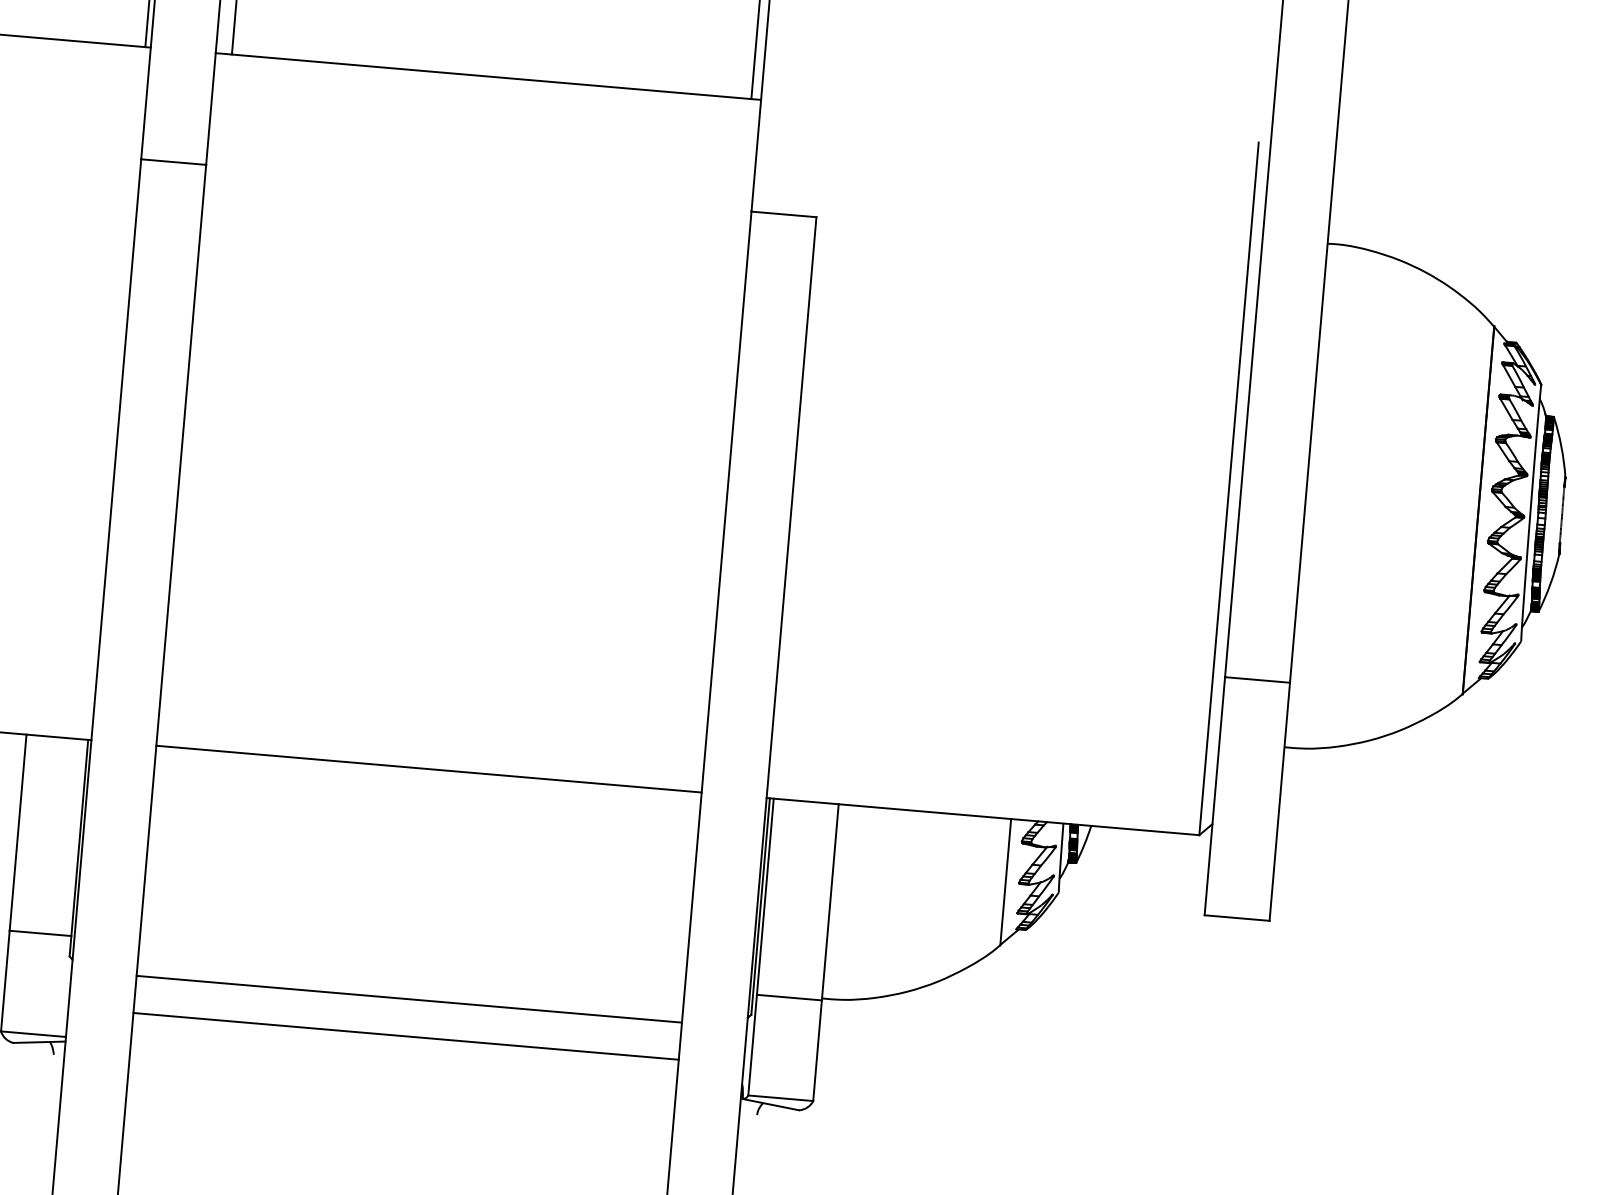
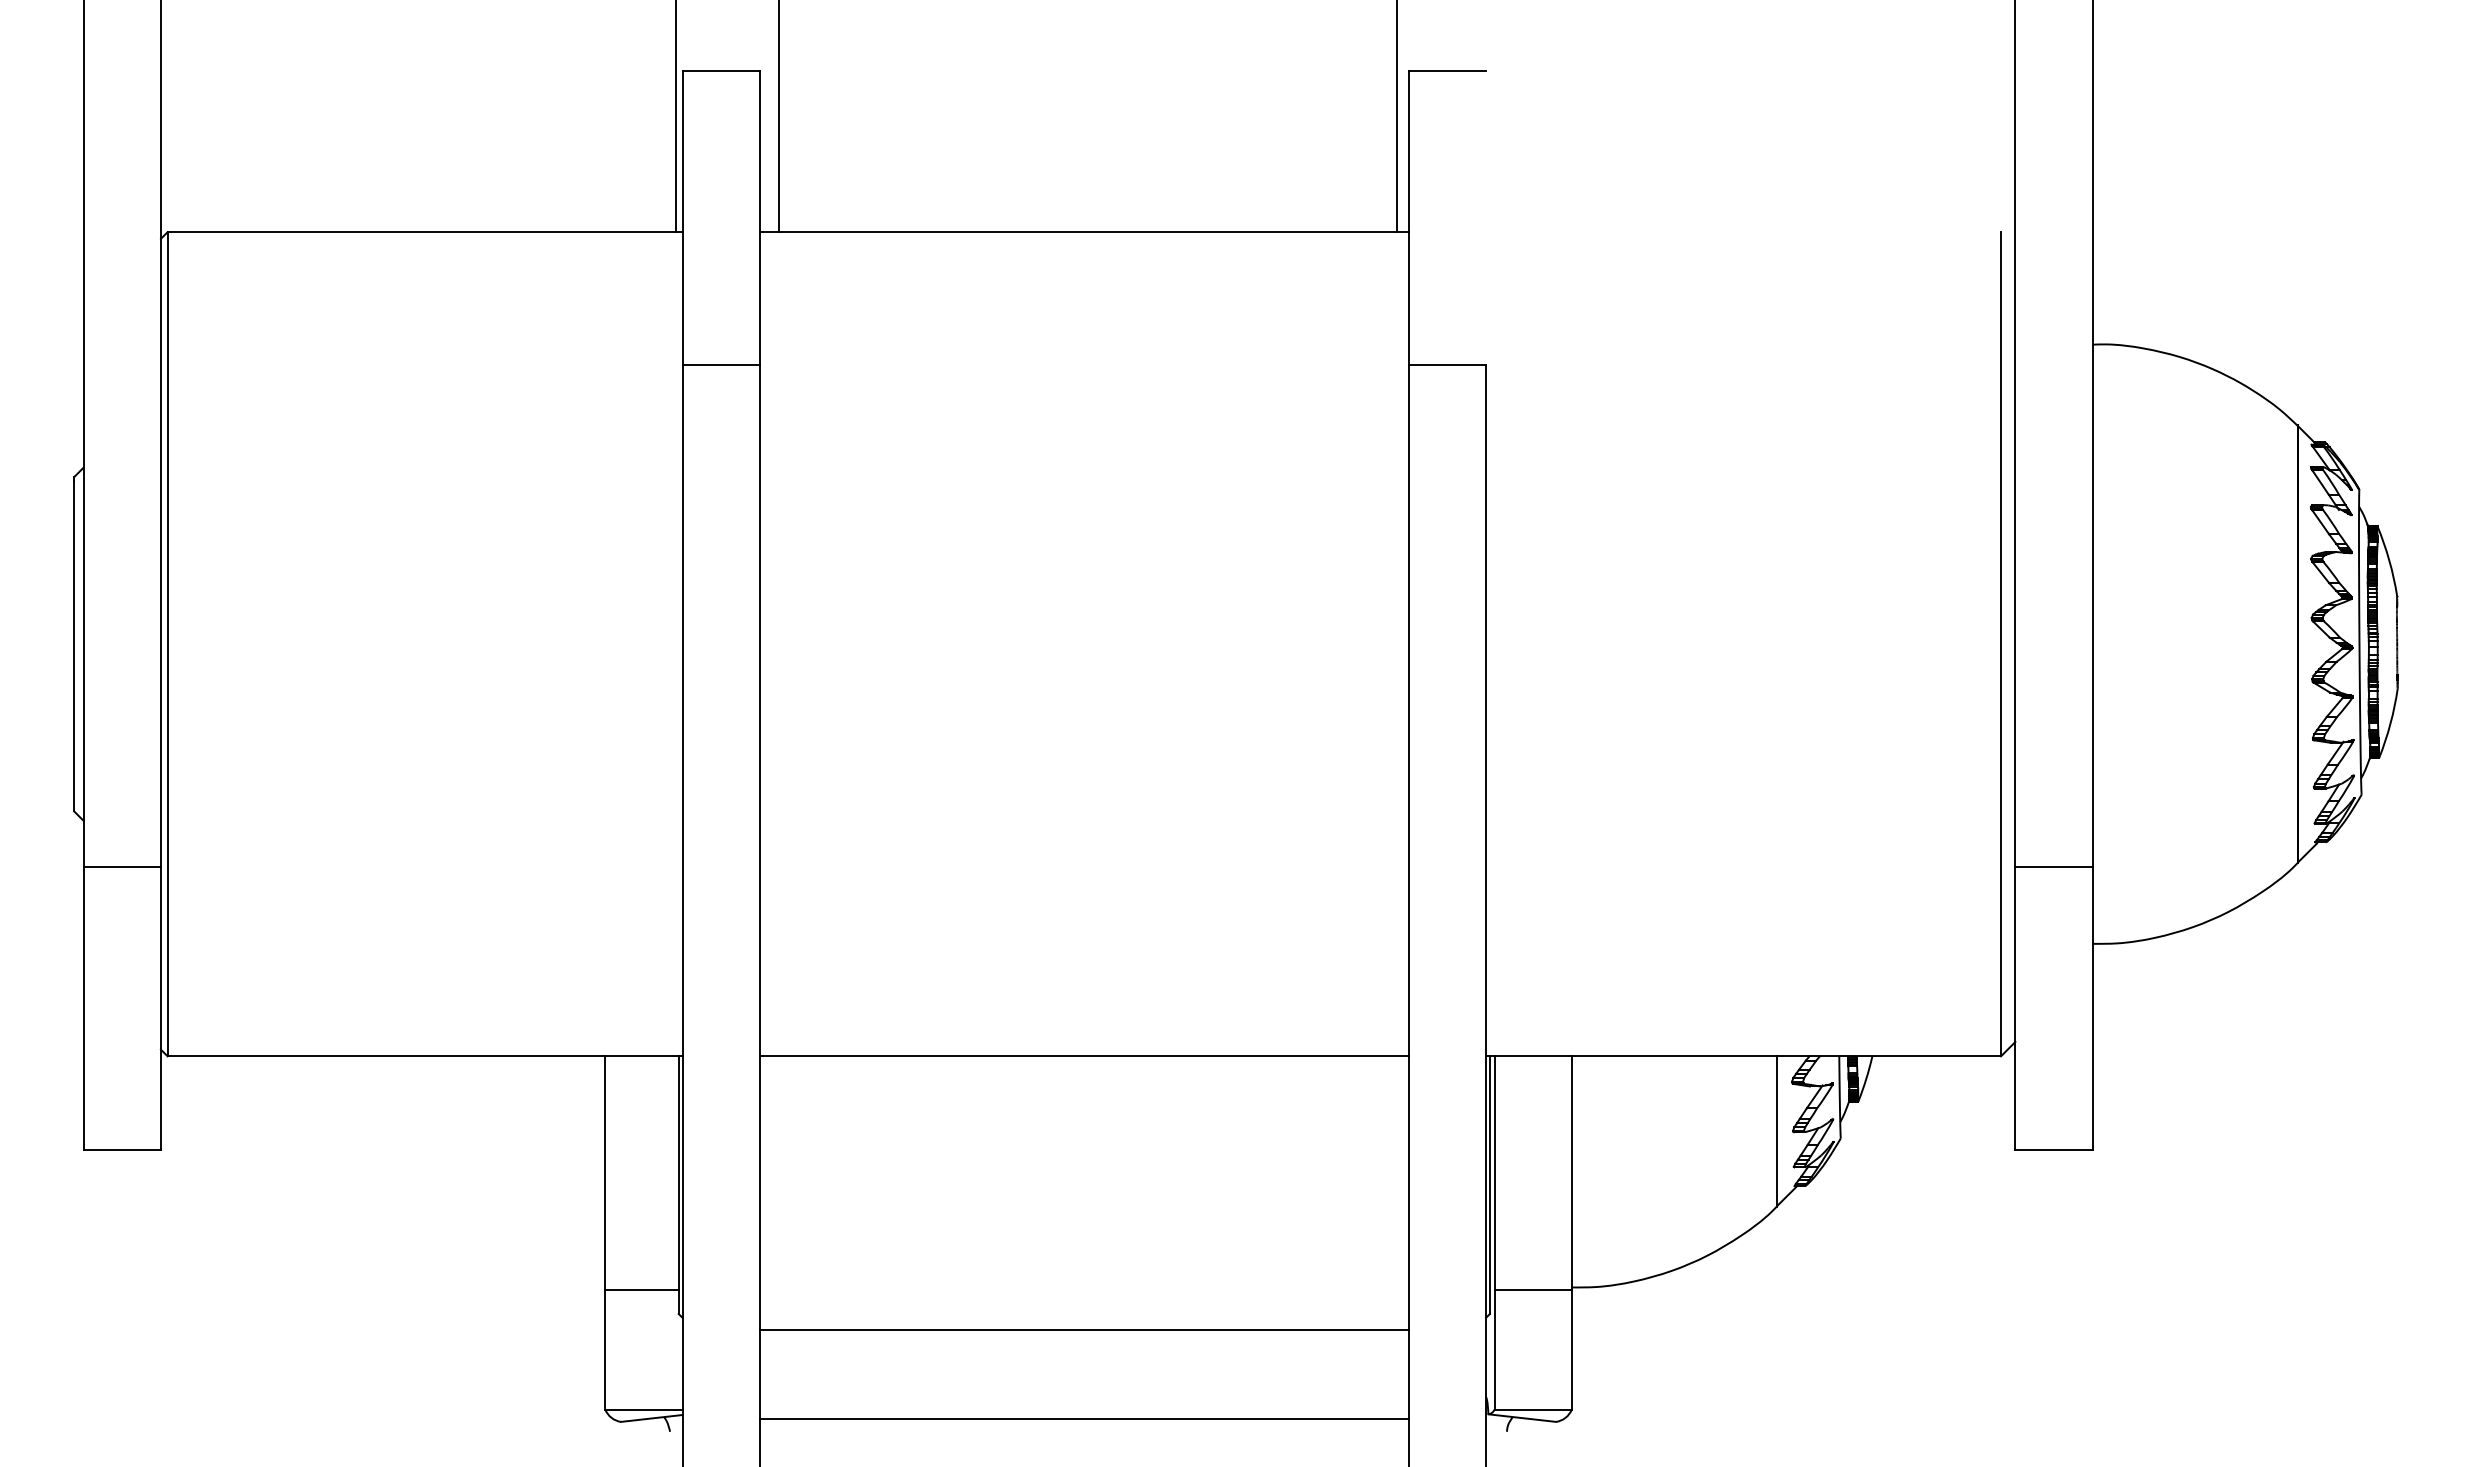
line: (405, 1036) -> (1083, 1419), moved

